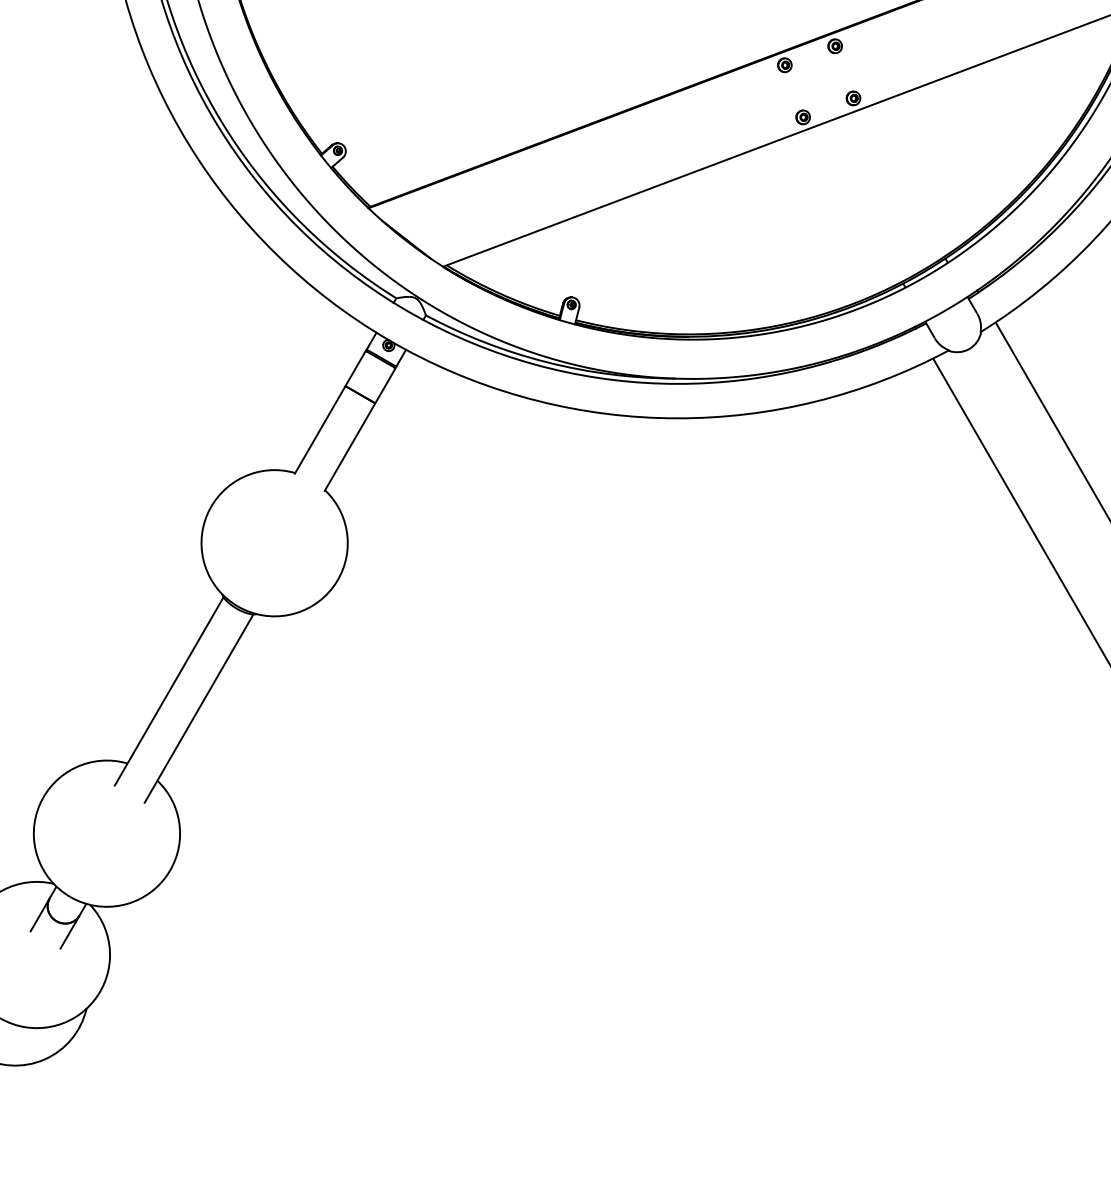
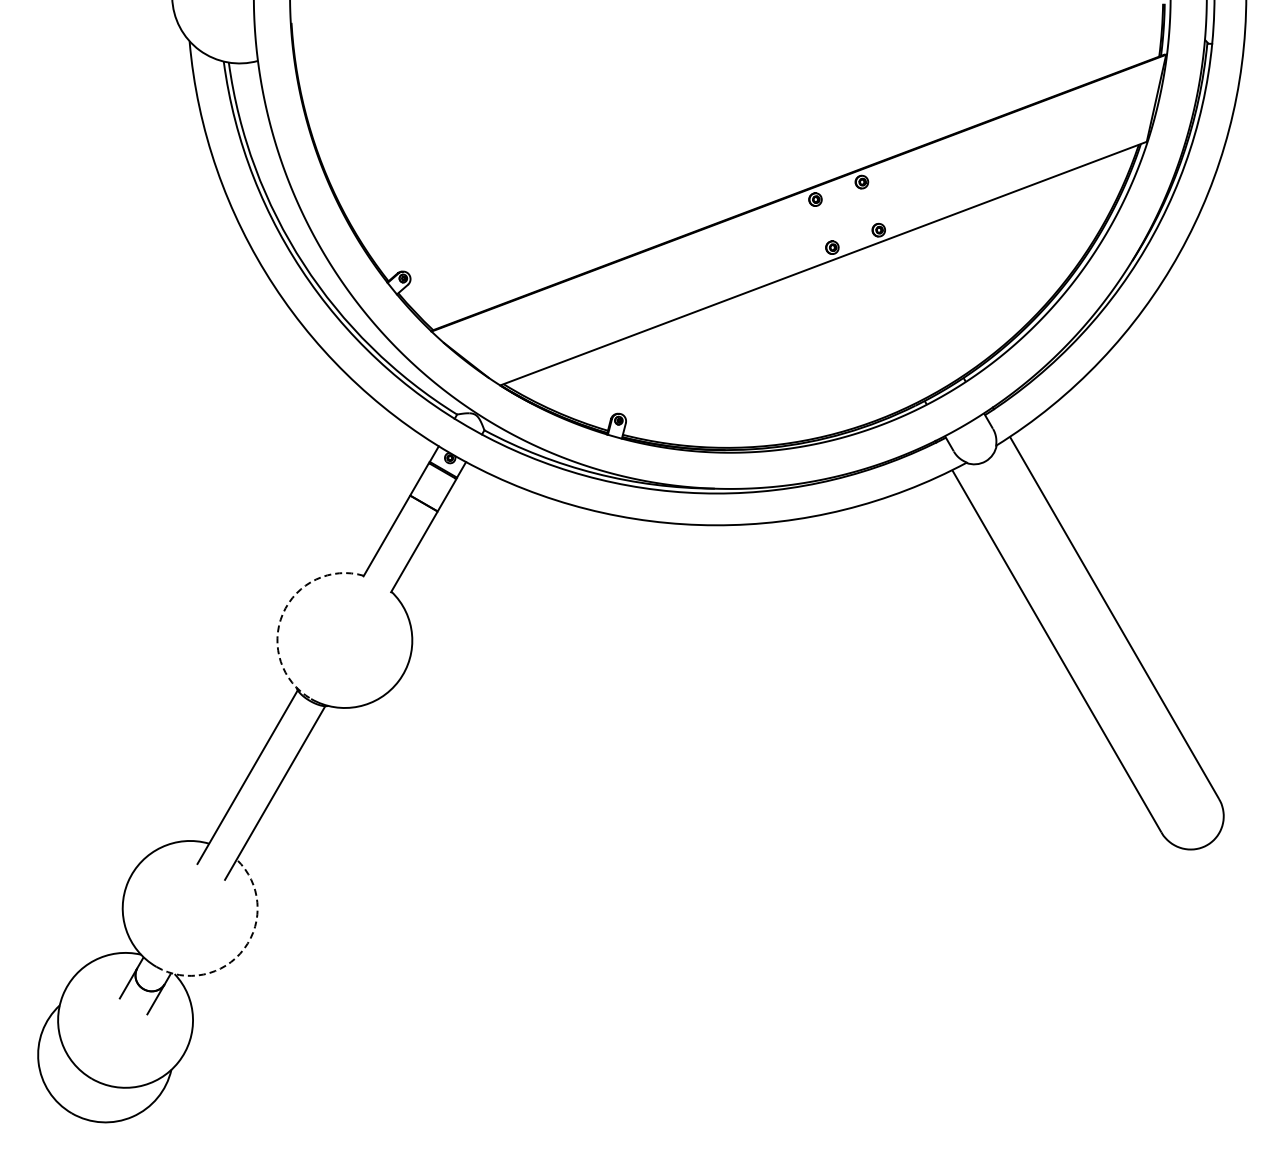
arc: (207, 513) -> (282, 613), solid -> dashed
arc: (165, 877) -> (244, 948), solid -> dashed

